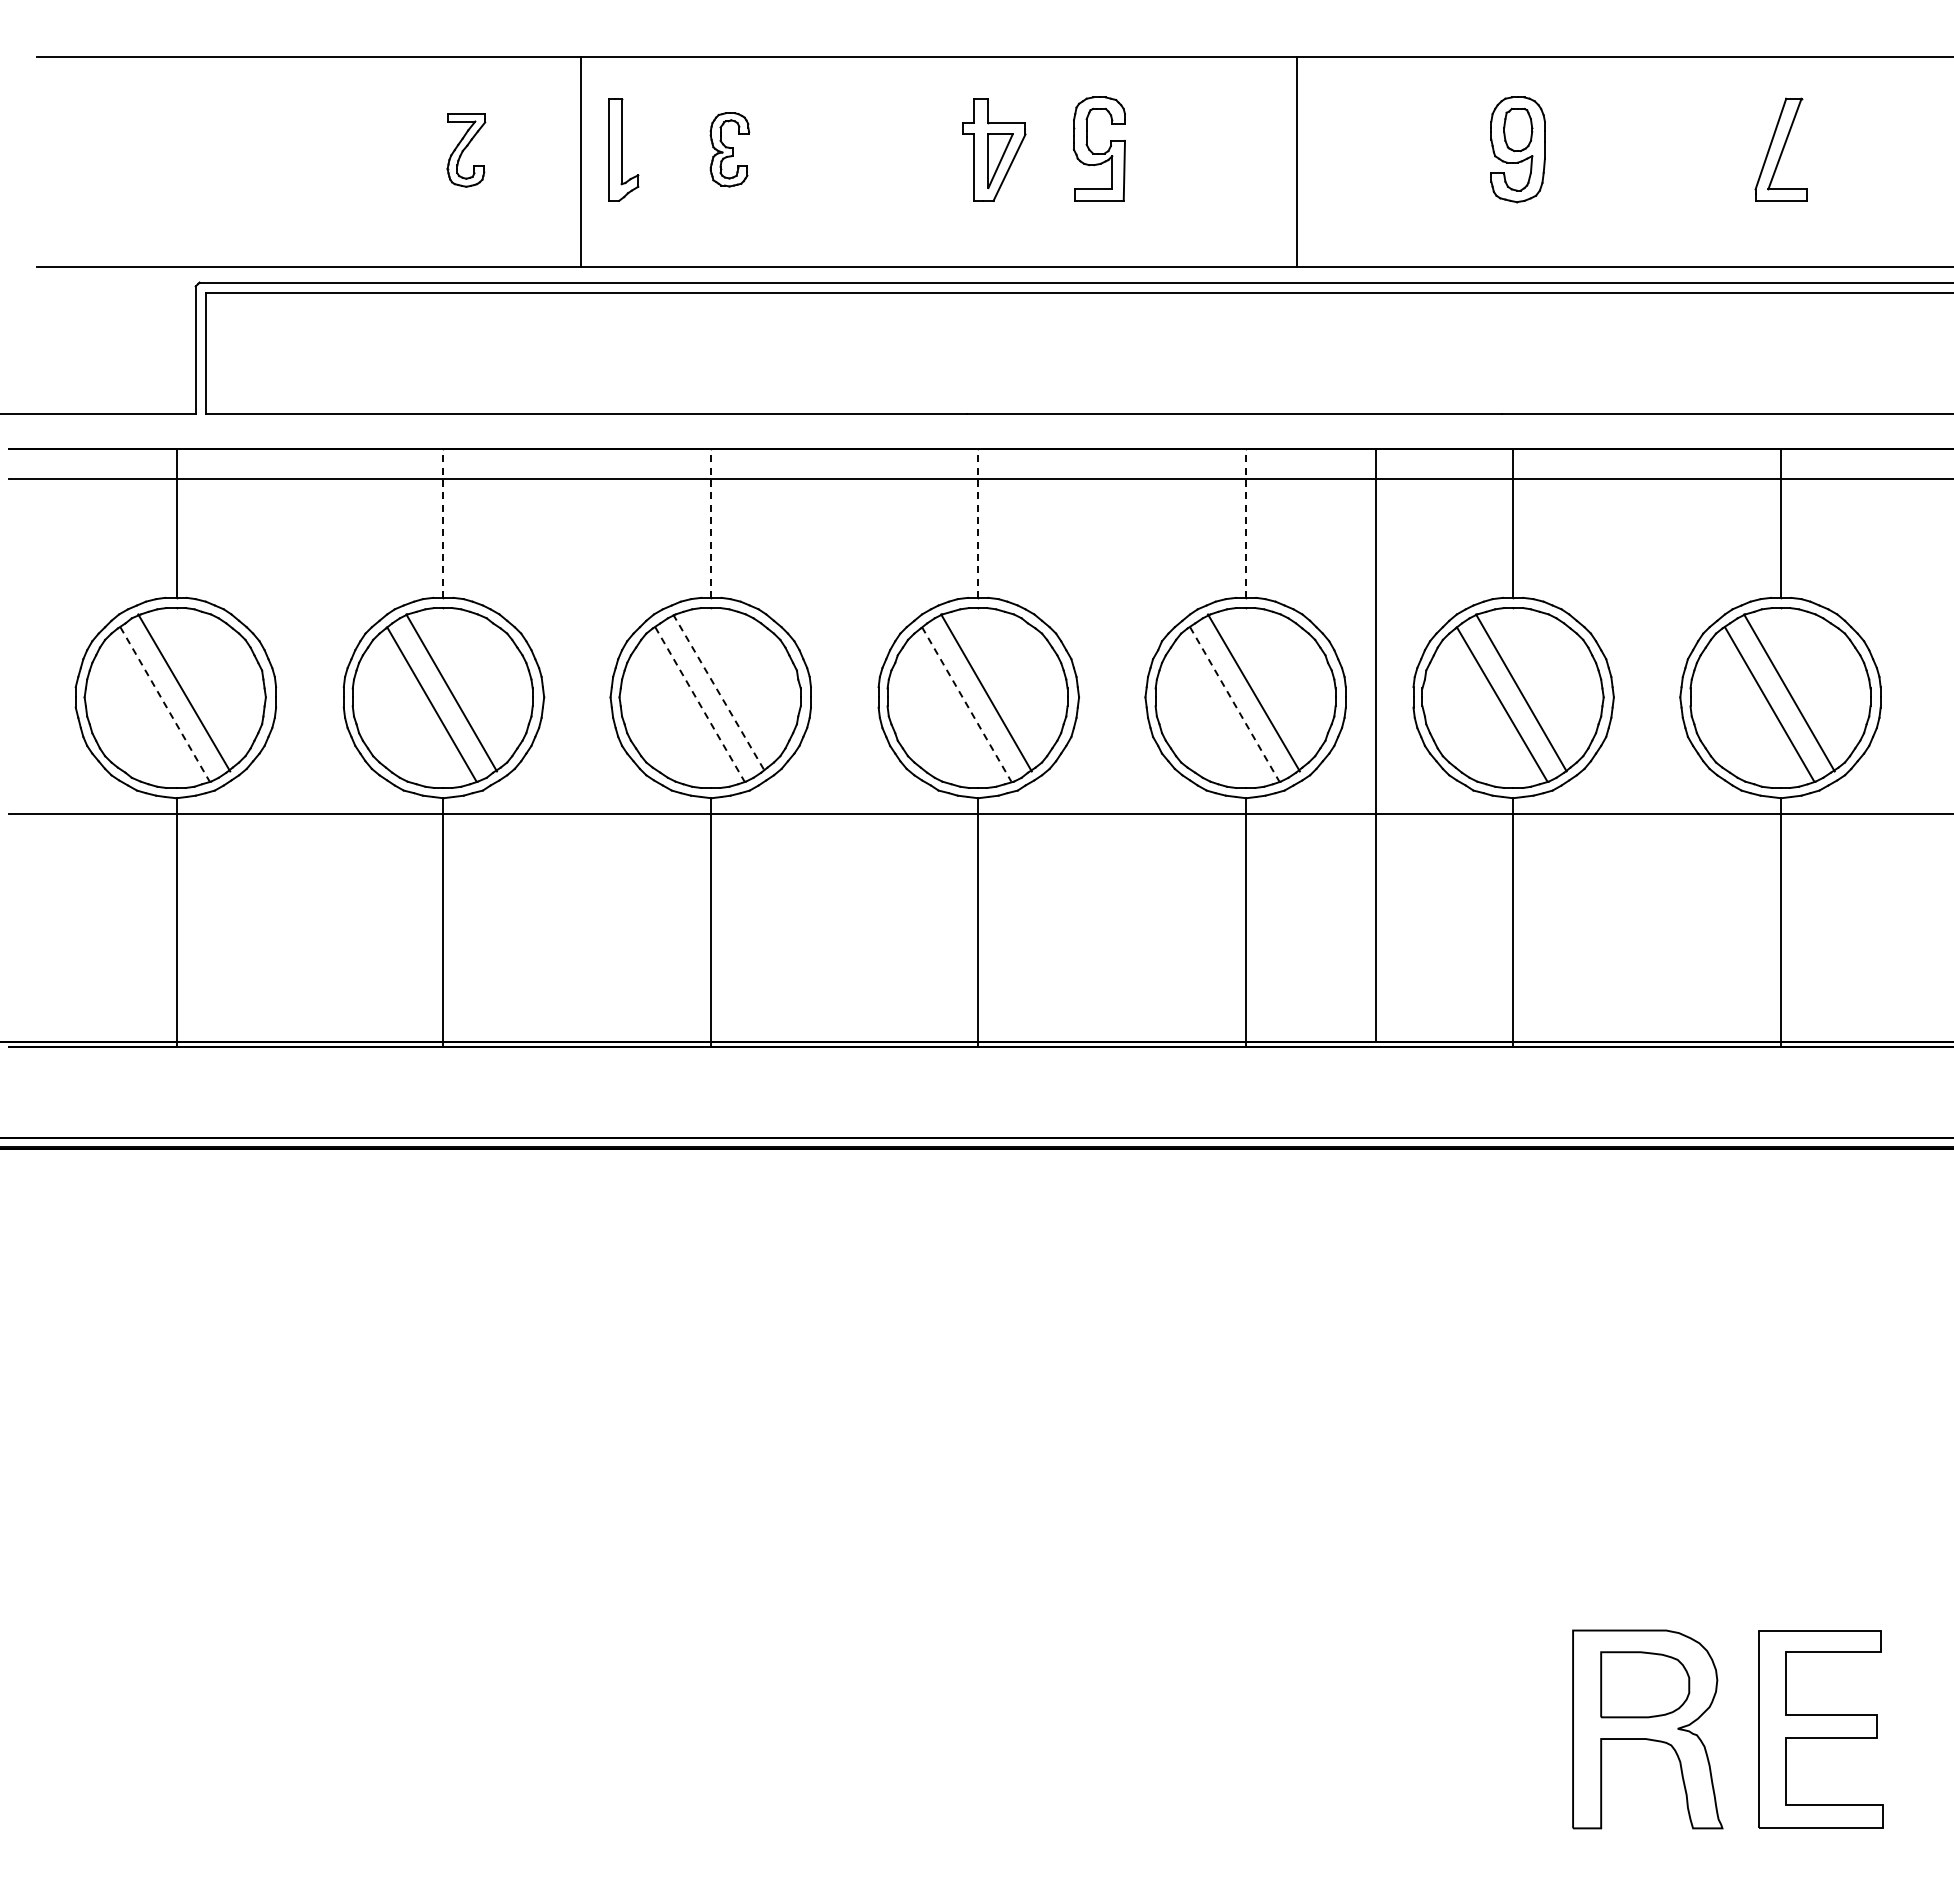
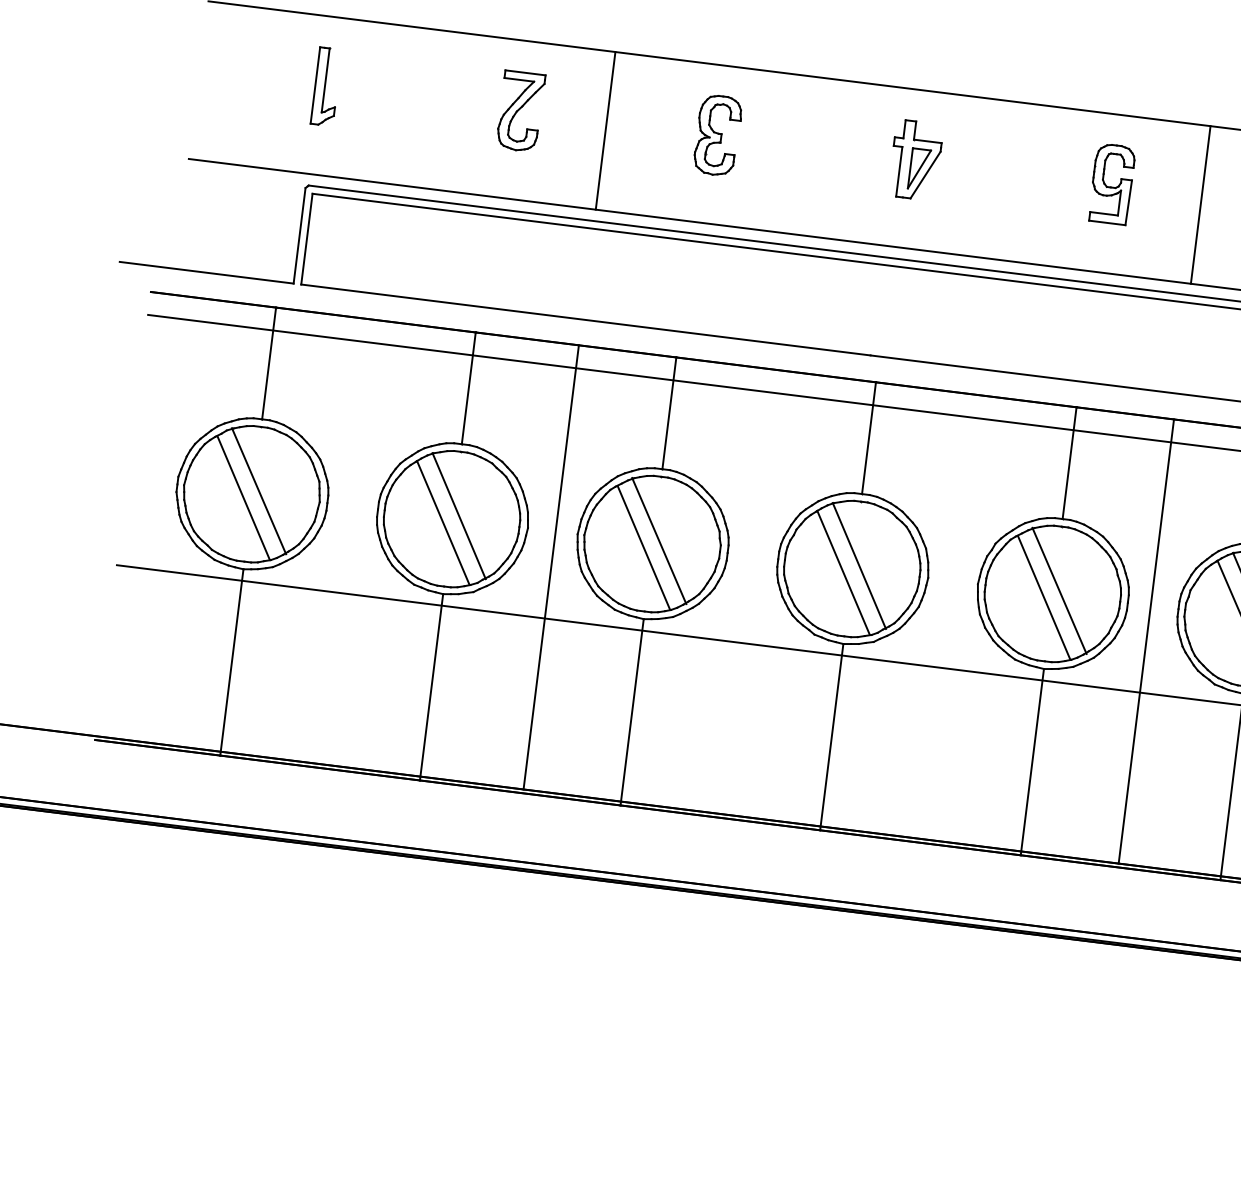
part: (1099, 148) -> (1112, 183), moved
part: (623, 149) -> (326, 86), moved
part: (729, 149) -> (717, 135), size x1.43
part: (466, 150) -> (520, 111), size x1.43
line: (1297, 161) -> (1200, 204), moved
line: (443, 523) -> (468, 388), dashed -> solid
line: (711, 523) -> (669, 413), dashed -> solid
line: (978, 523) -> (869, 438), dashed -> solid
line: (1246, 523) -> (1069, 463), dashed -> solid
line: (719, 692) -> (659, 540), dashed -> solid
line: (165, 704) -> (243, 498), dashed -> solid
line: (700, 704) -> (644, 547), dashed -> solid
line: (966, 704) -> (843, 572), dashed -> solid
line: (1235, 704) -> (1044, 597), dashed -> solid
line: (581, 745) -> (551, 567), added

